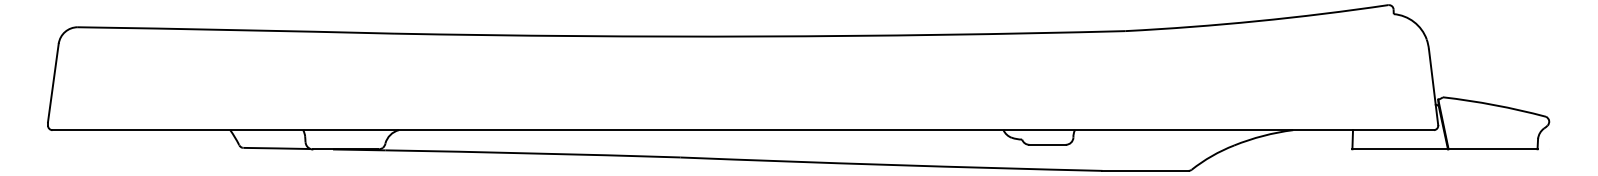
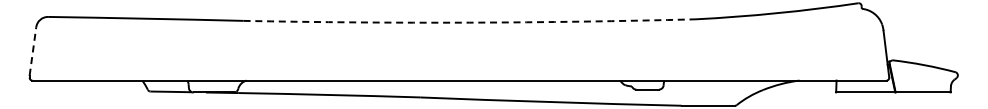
arc: (759, 36) -> (469, 22), solid -> dashed
line: (54, 81) -> (33, 50), solid -> dashed

